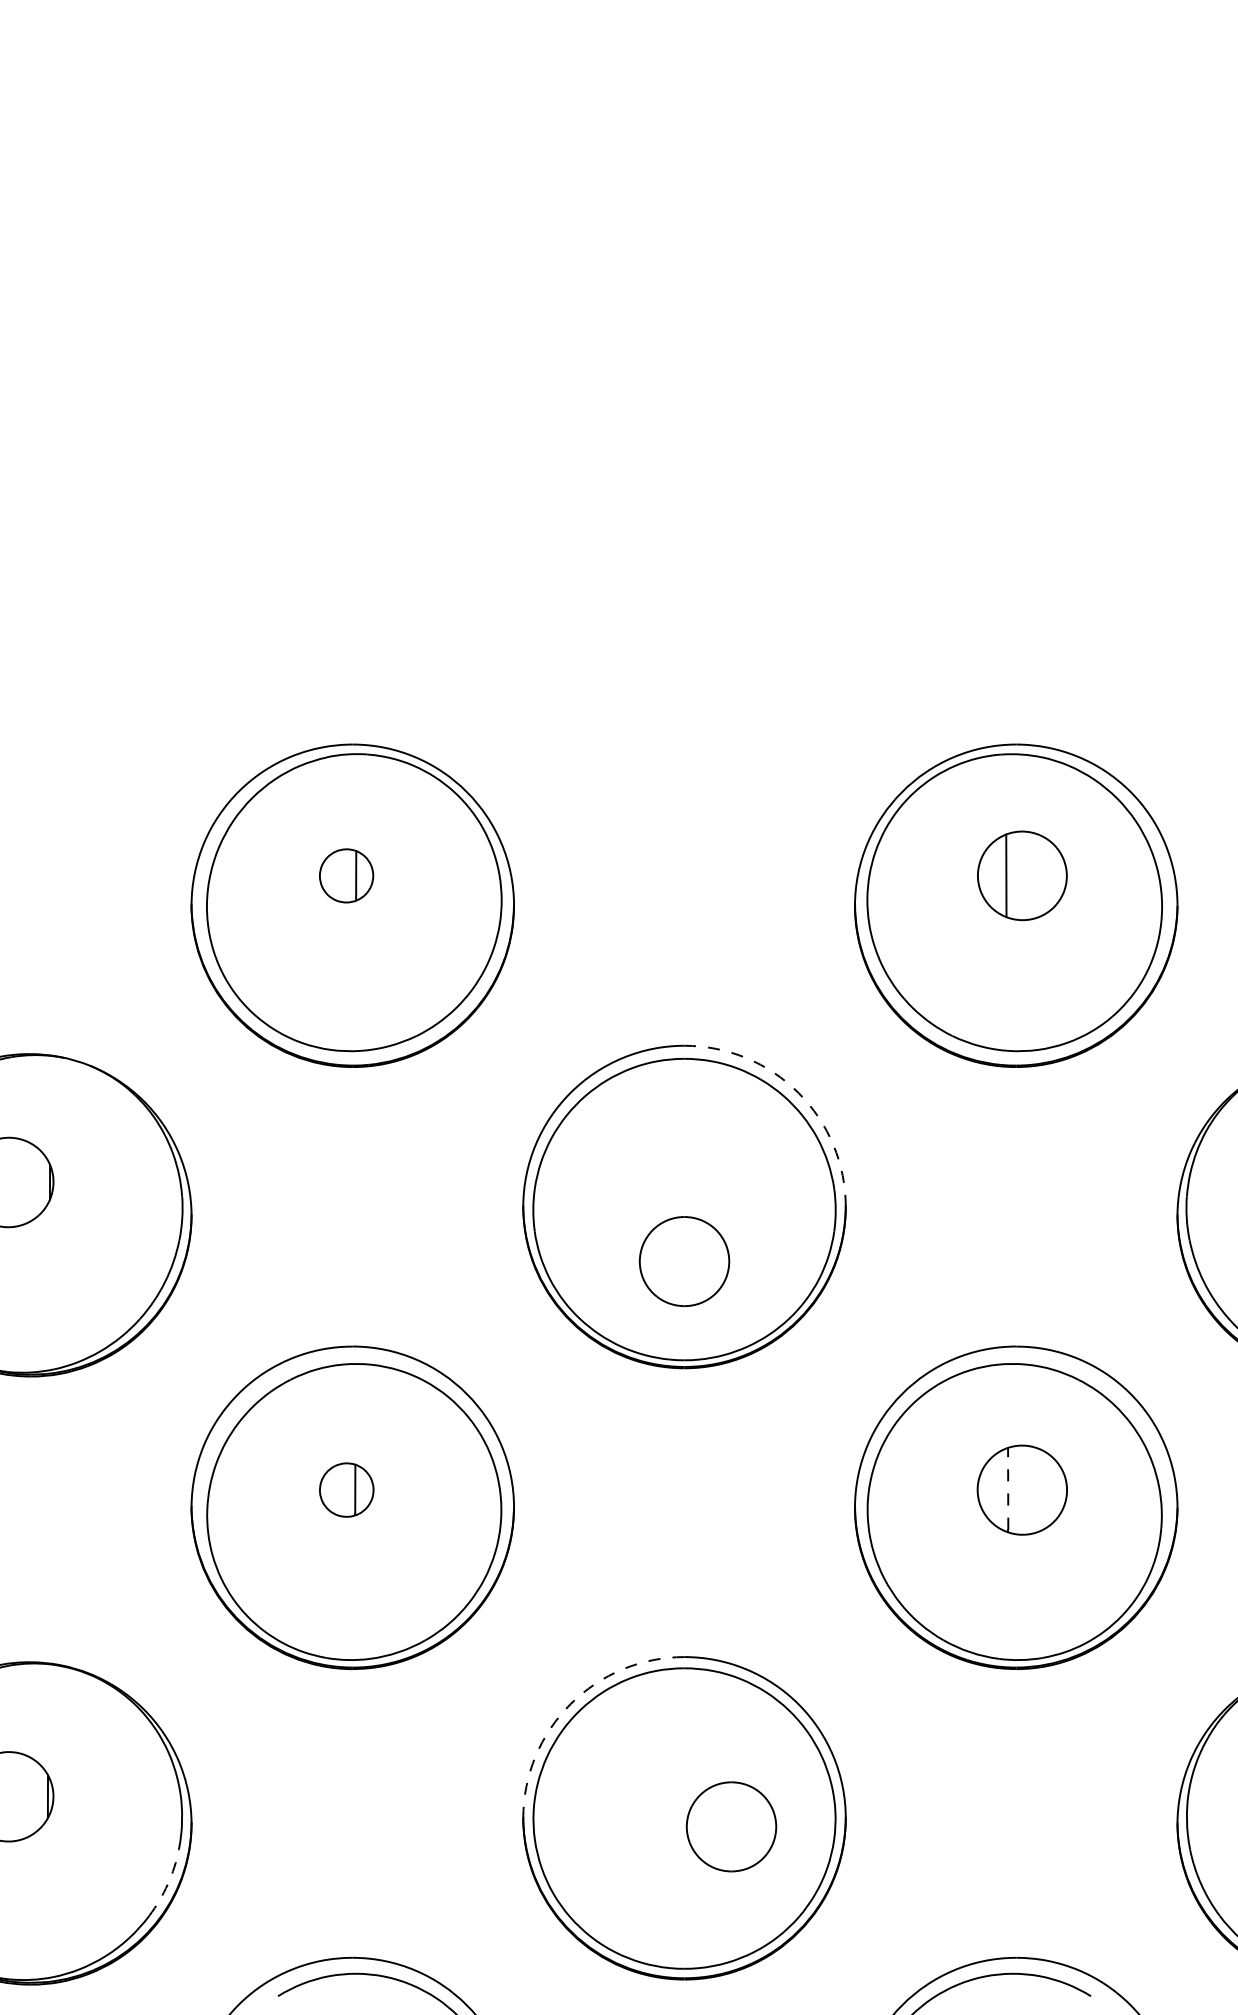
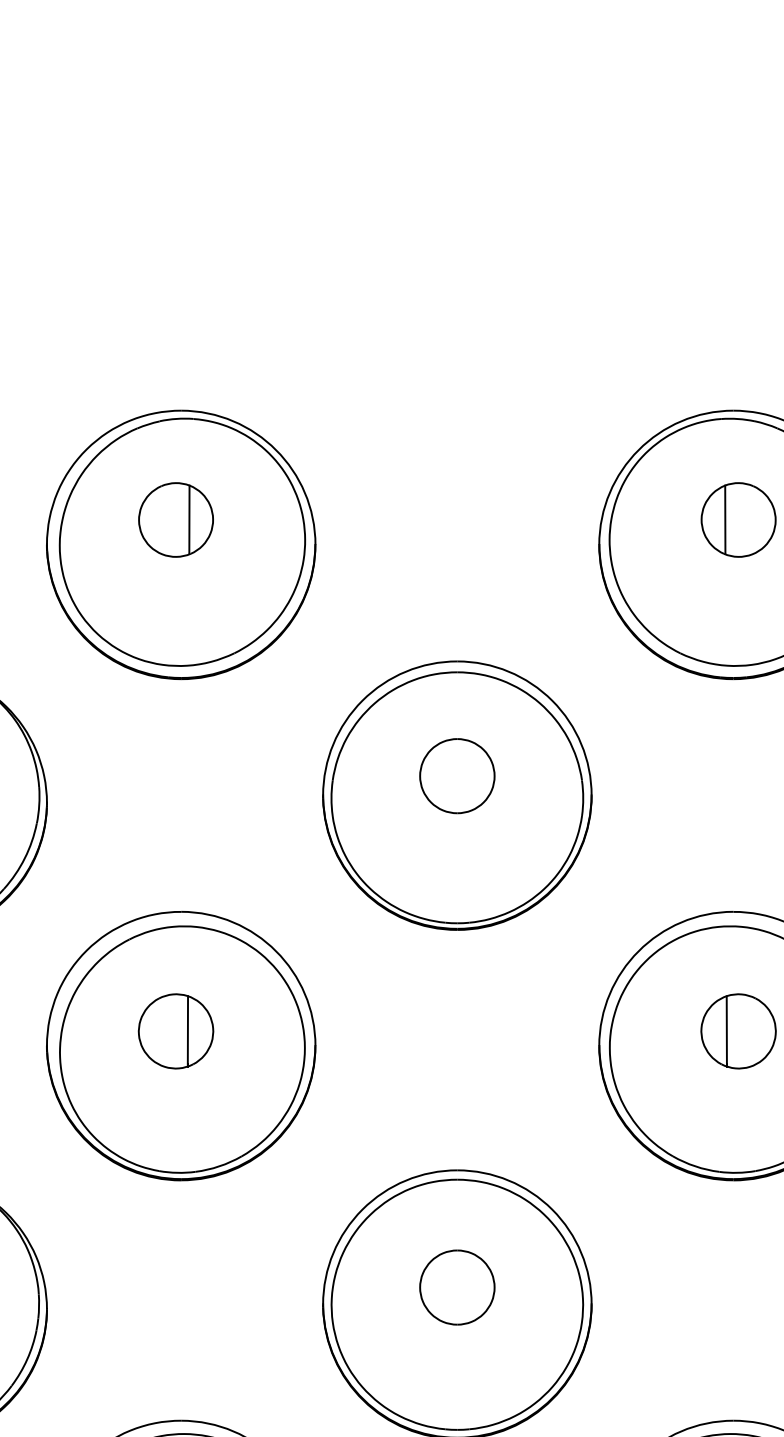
part: (346, 875) -> (175, 519), size x1.67
arc: (798, 1092) -> (552, 700), dashed -> solid
part: (684, 1261) -> (457, 776), moved
line: (1008, 1488) -> (727, 1030), dashed -> solid
part: (346, 1489) -> (175, 1030), size x1.67
arc: (570, 1704) -> (362, 1209), dashed -> solid
part: (731, 1826) -> (457, 1287), moved
arc: (167, 1884) -> (26, 1359), dashed -> solid

